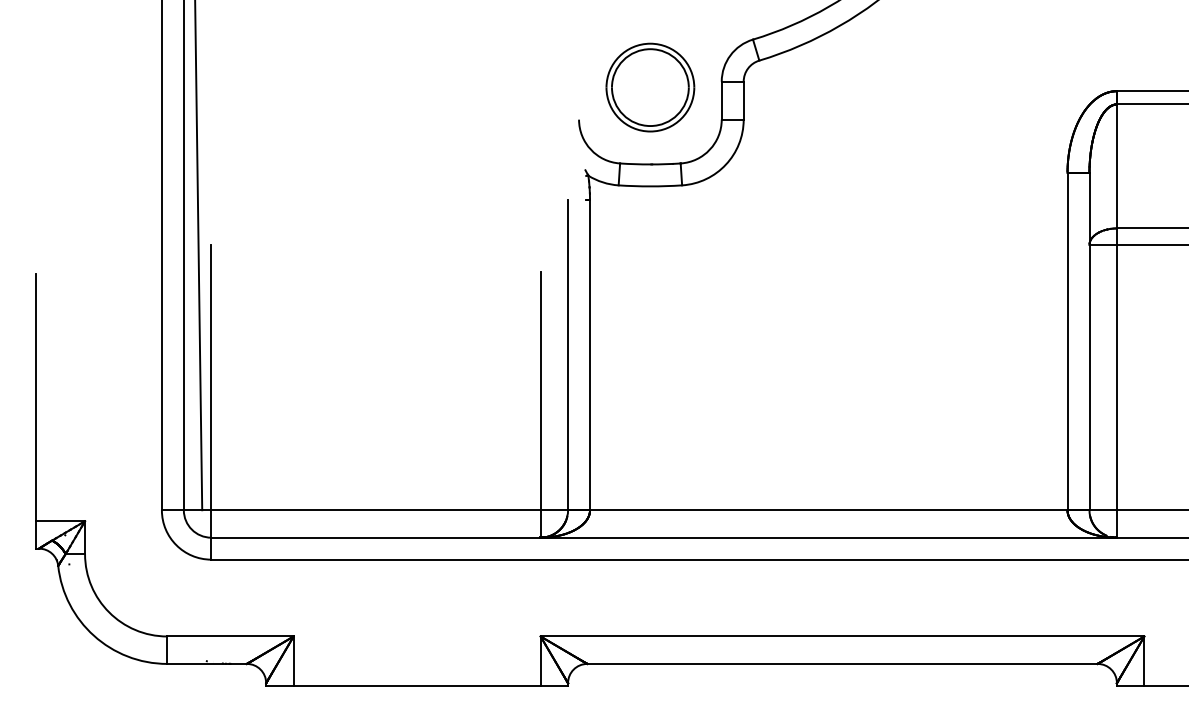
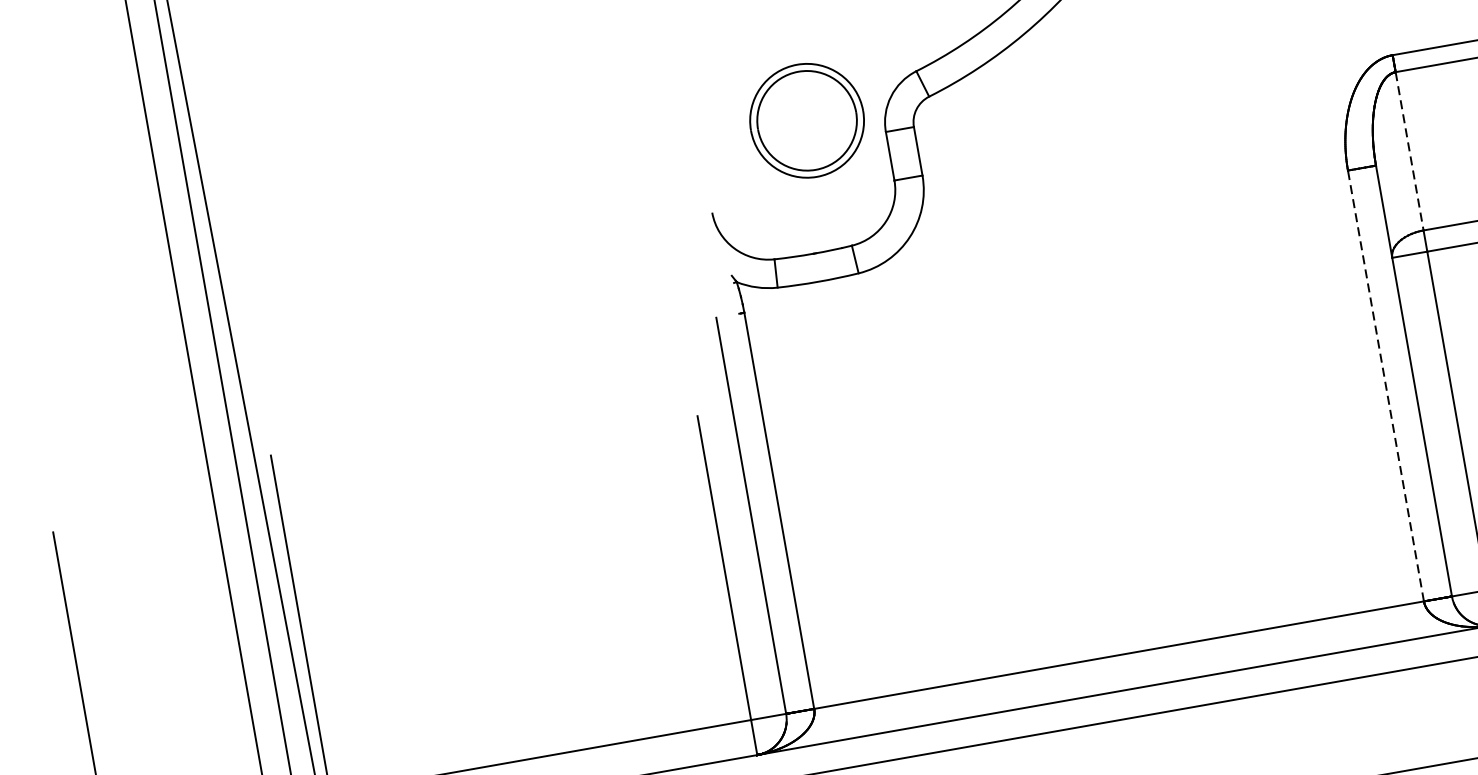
part: (650, 87) -> (807, 120), moved
line: (1116, 166) -> (1409, 151), solid -> dashed
line: (1067, 341) -> (1385, 385), solid -> dashed

